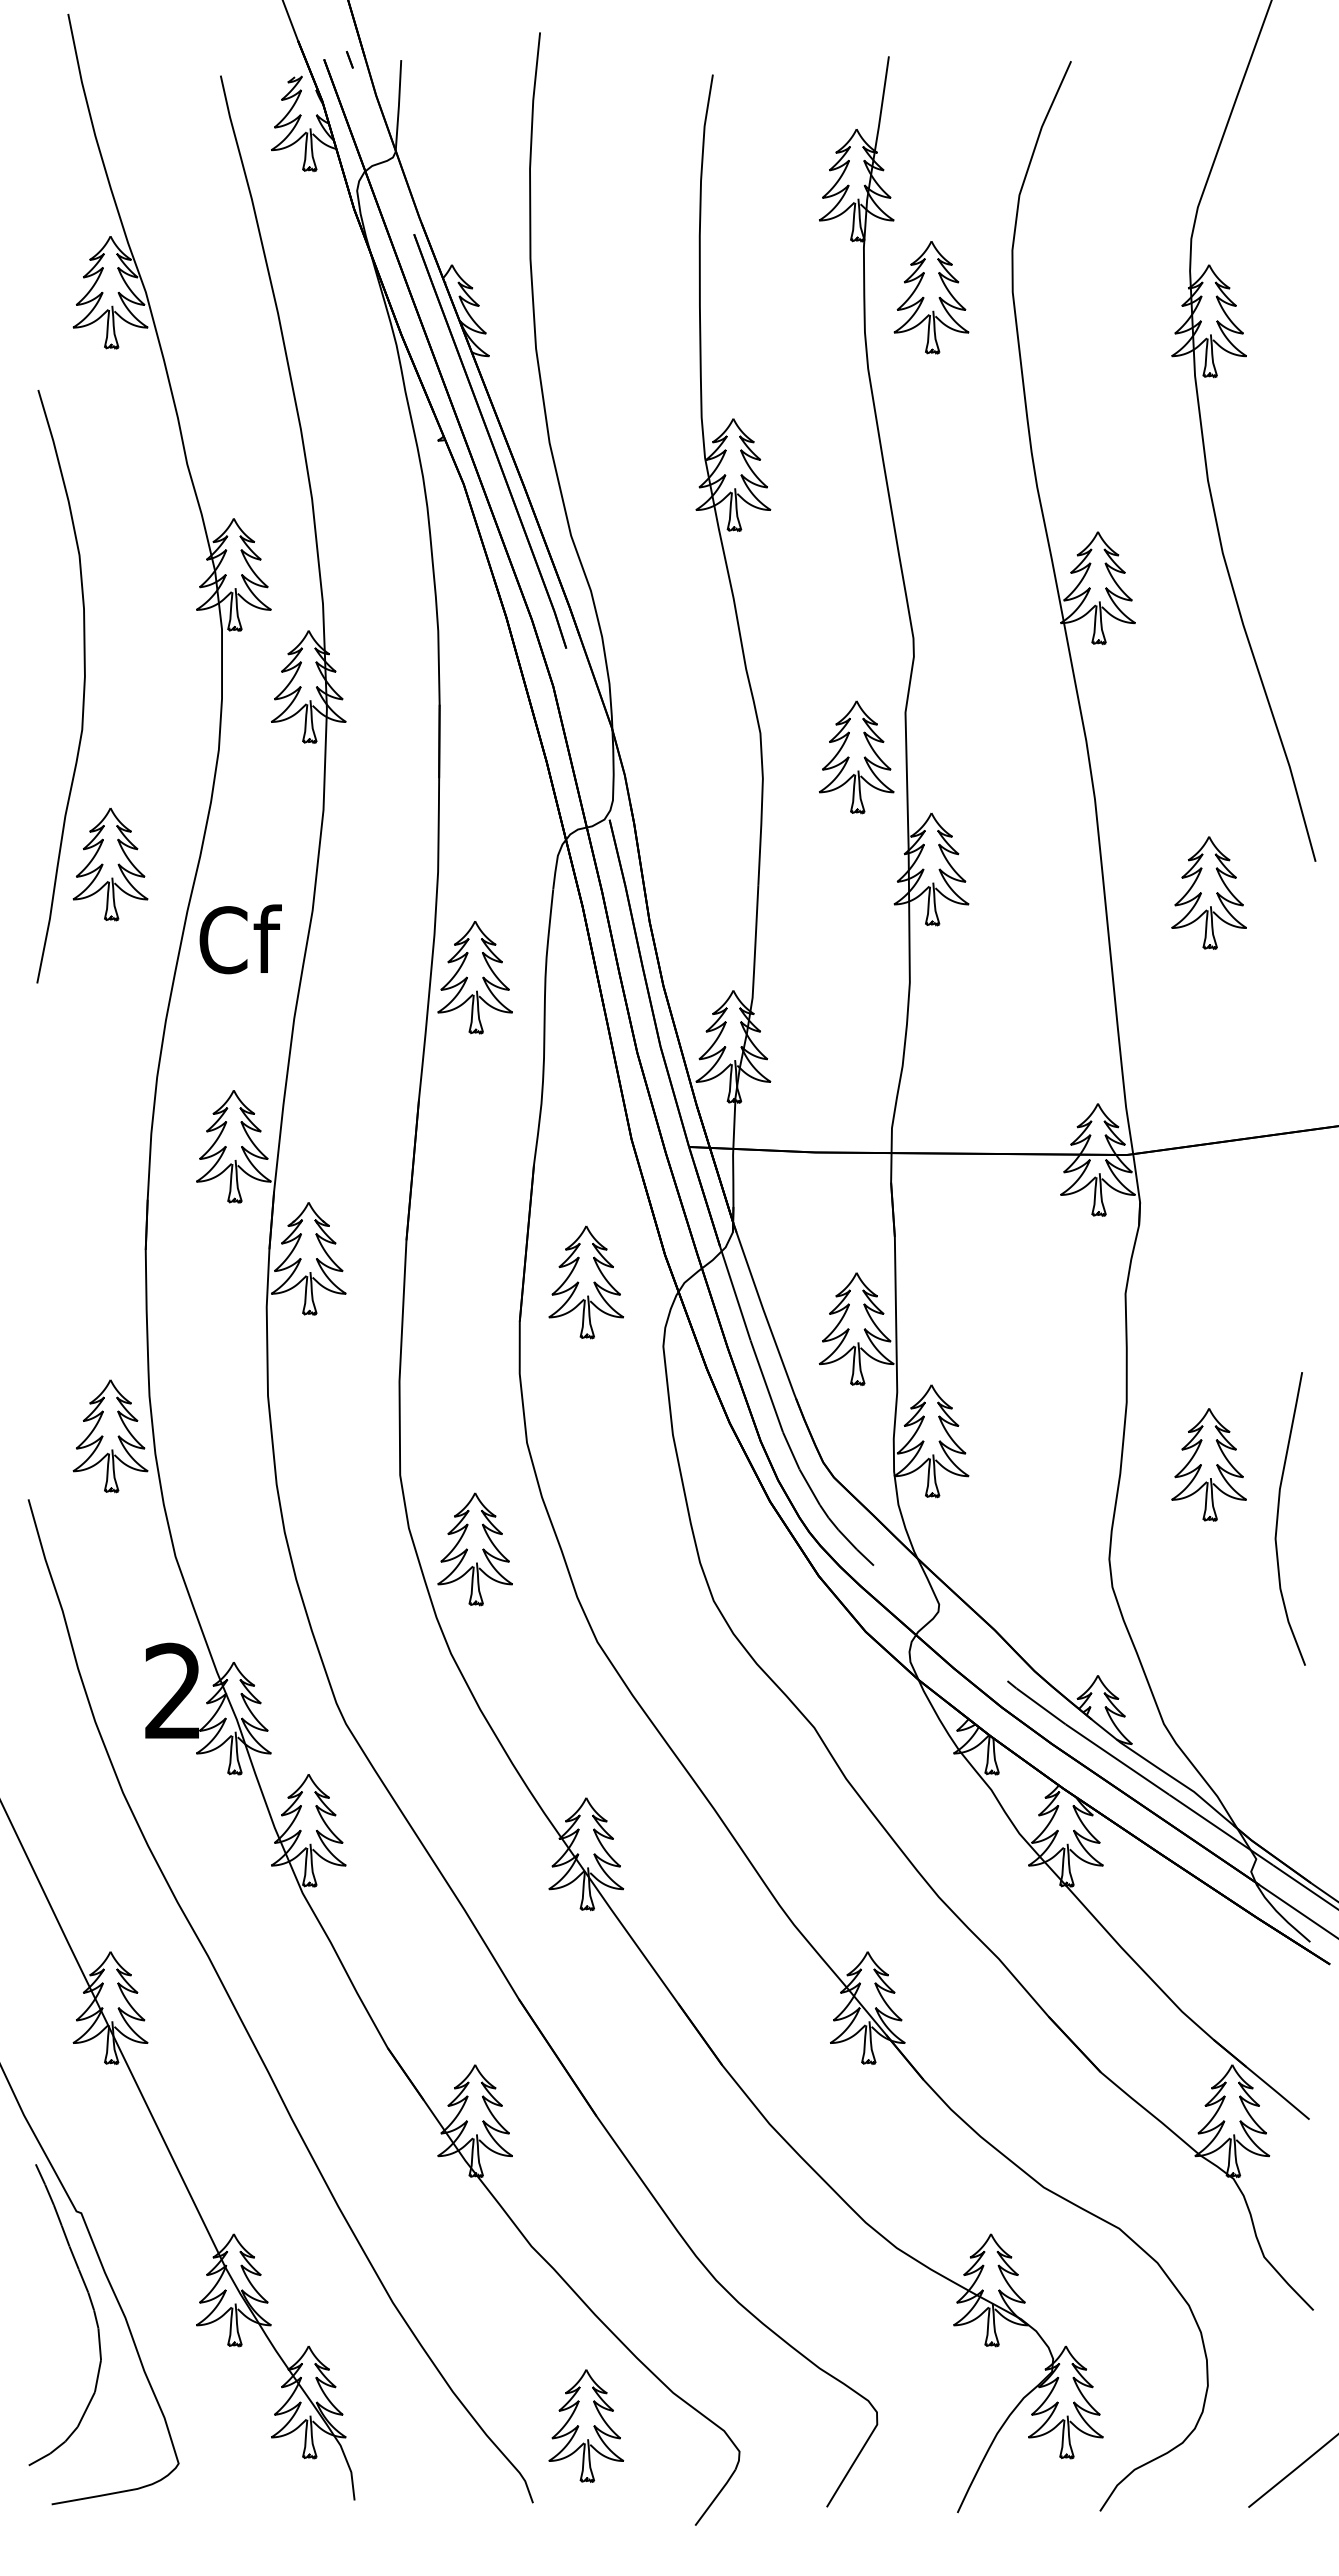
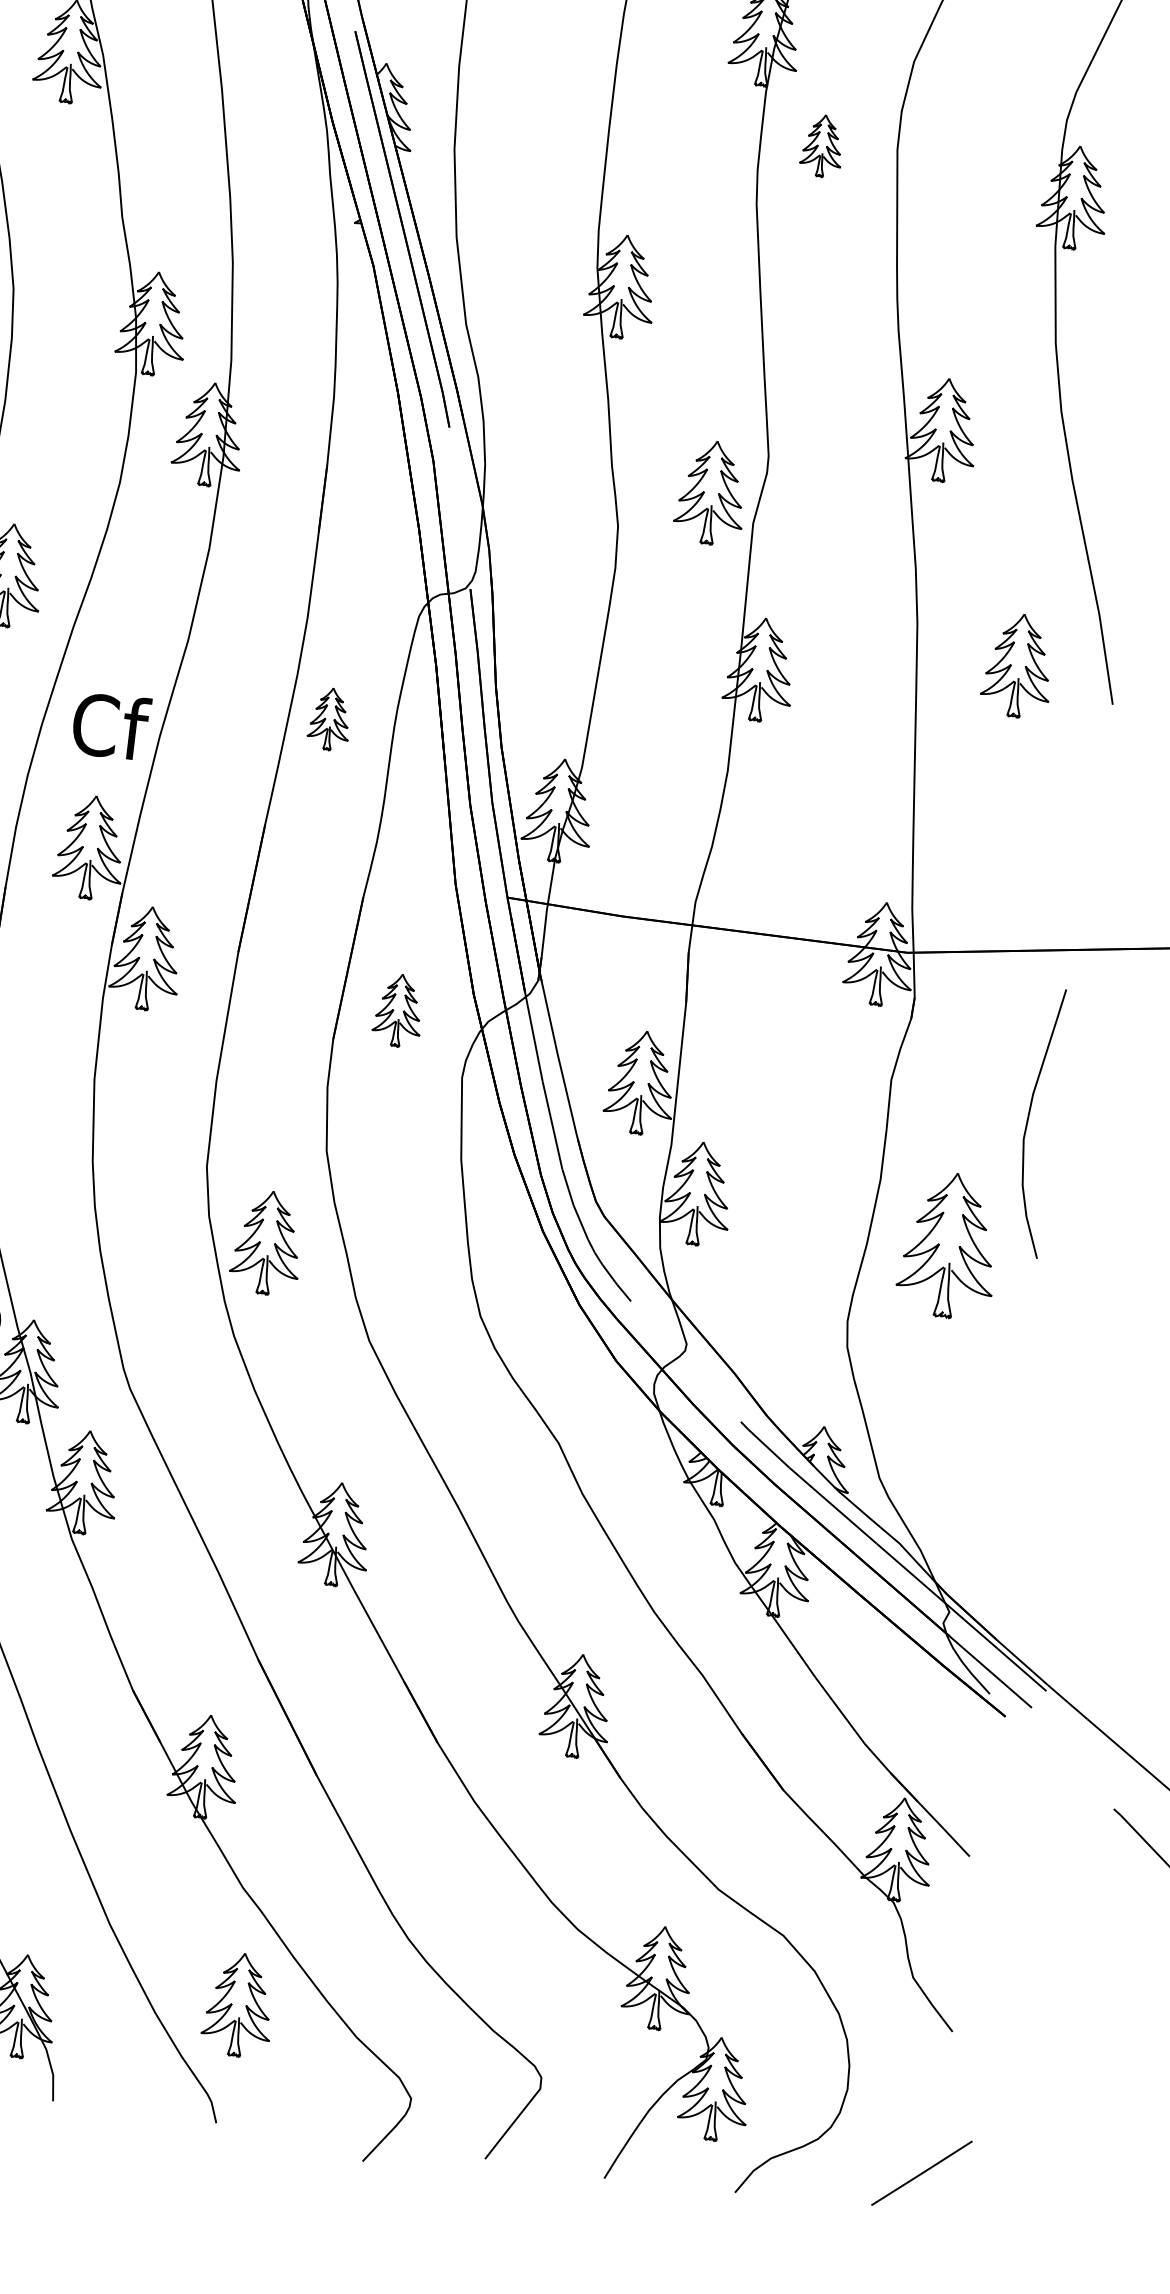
part: (931, 297) -> (822, 145), size x0.6
part: (856, 757) -> (711, 493), moved
part: (1208, 892) -> (1017, 665), moved
text: (240, 939) -> (111, 726), moved
part: (474, 977) -> (329, 718), size x0.6
part: (586, 1282) -> (398, 1010), size x0.7
part: (1208, 1464) -> (948, 1245), size x1.4
curve: (1278, 1518) -> (1028, 1121), moved
part: (586, 2425) -> (239, 2004), moved

